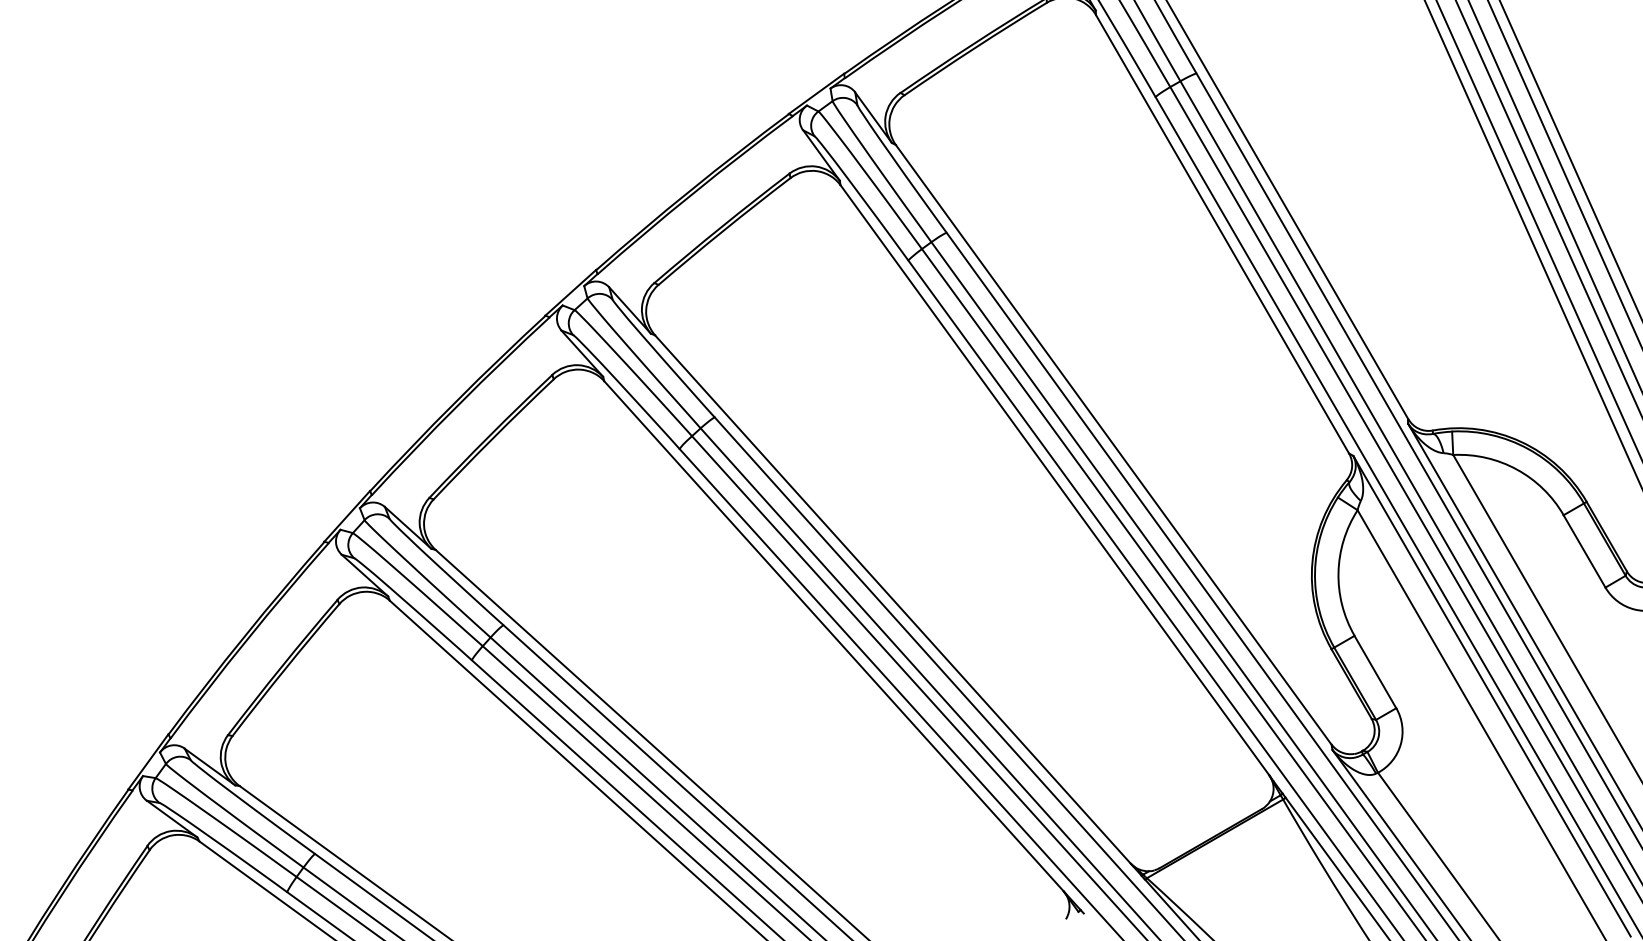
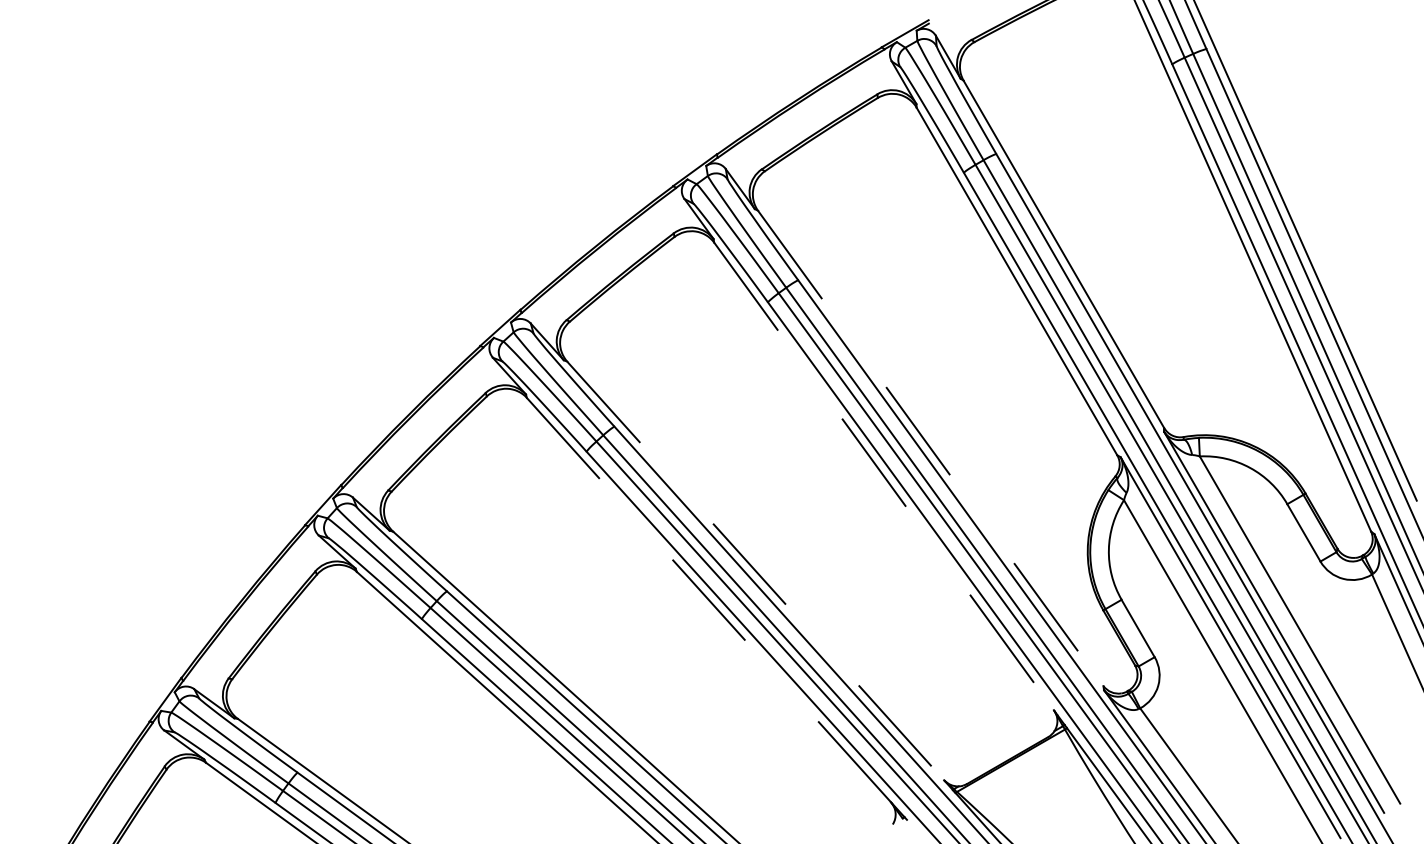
line: (1113, 444) -> (930, 448), solid -> dashed
line: (1055, 480) -> (884, 476), solid -> dashed
line: (893, 600) -> (756, 571), solid -> dashed
line: (833, 636) -> (708, 600), solid -> dashed

